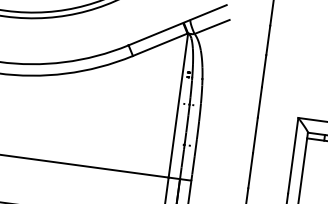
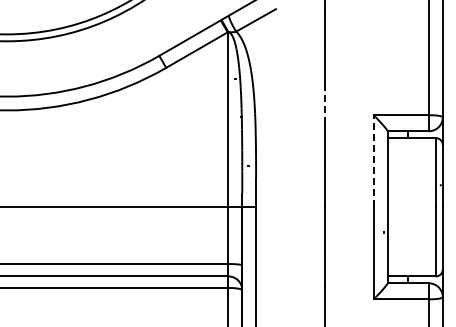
line: (260, 103) -> (325, 103), solid -> dashed
line: (293, 155) -> (373, 160), solid -> dashed

